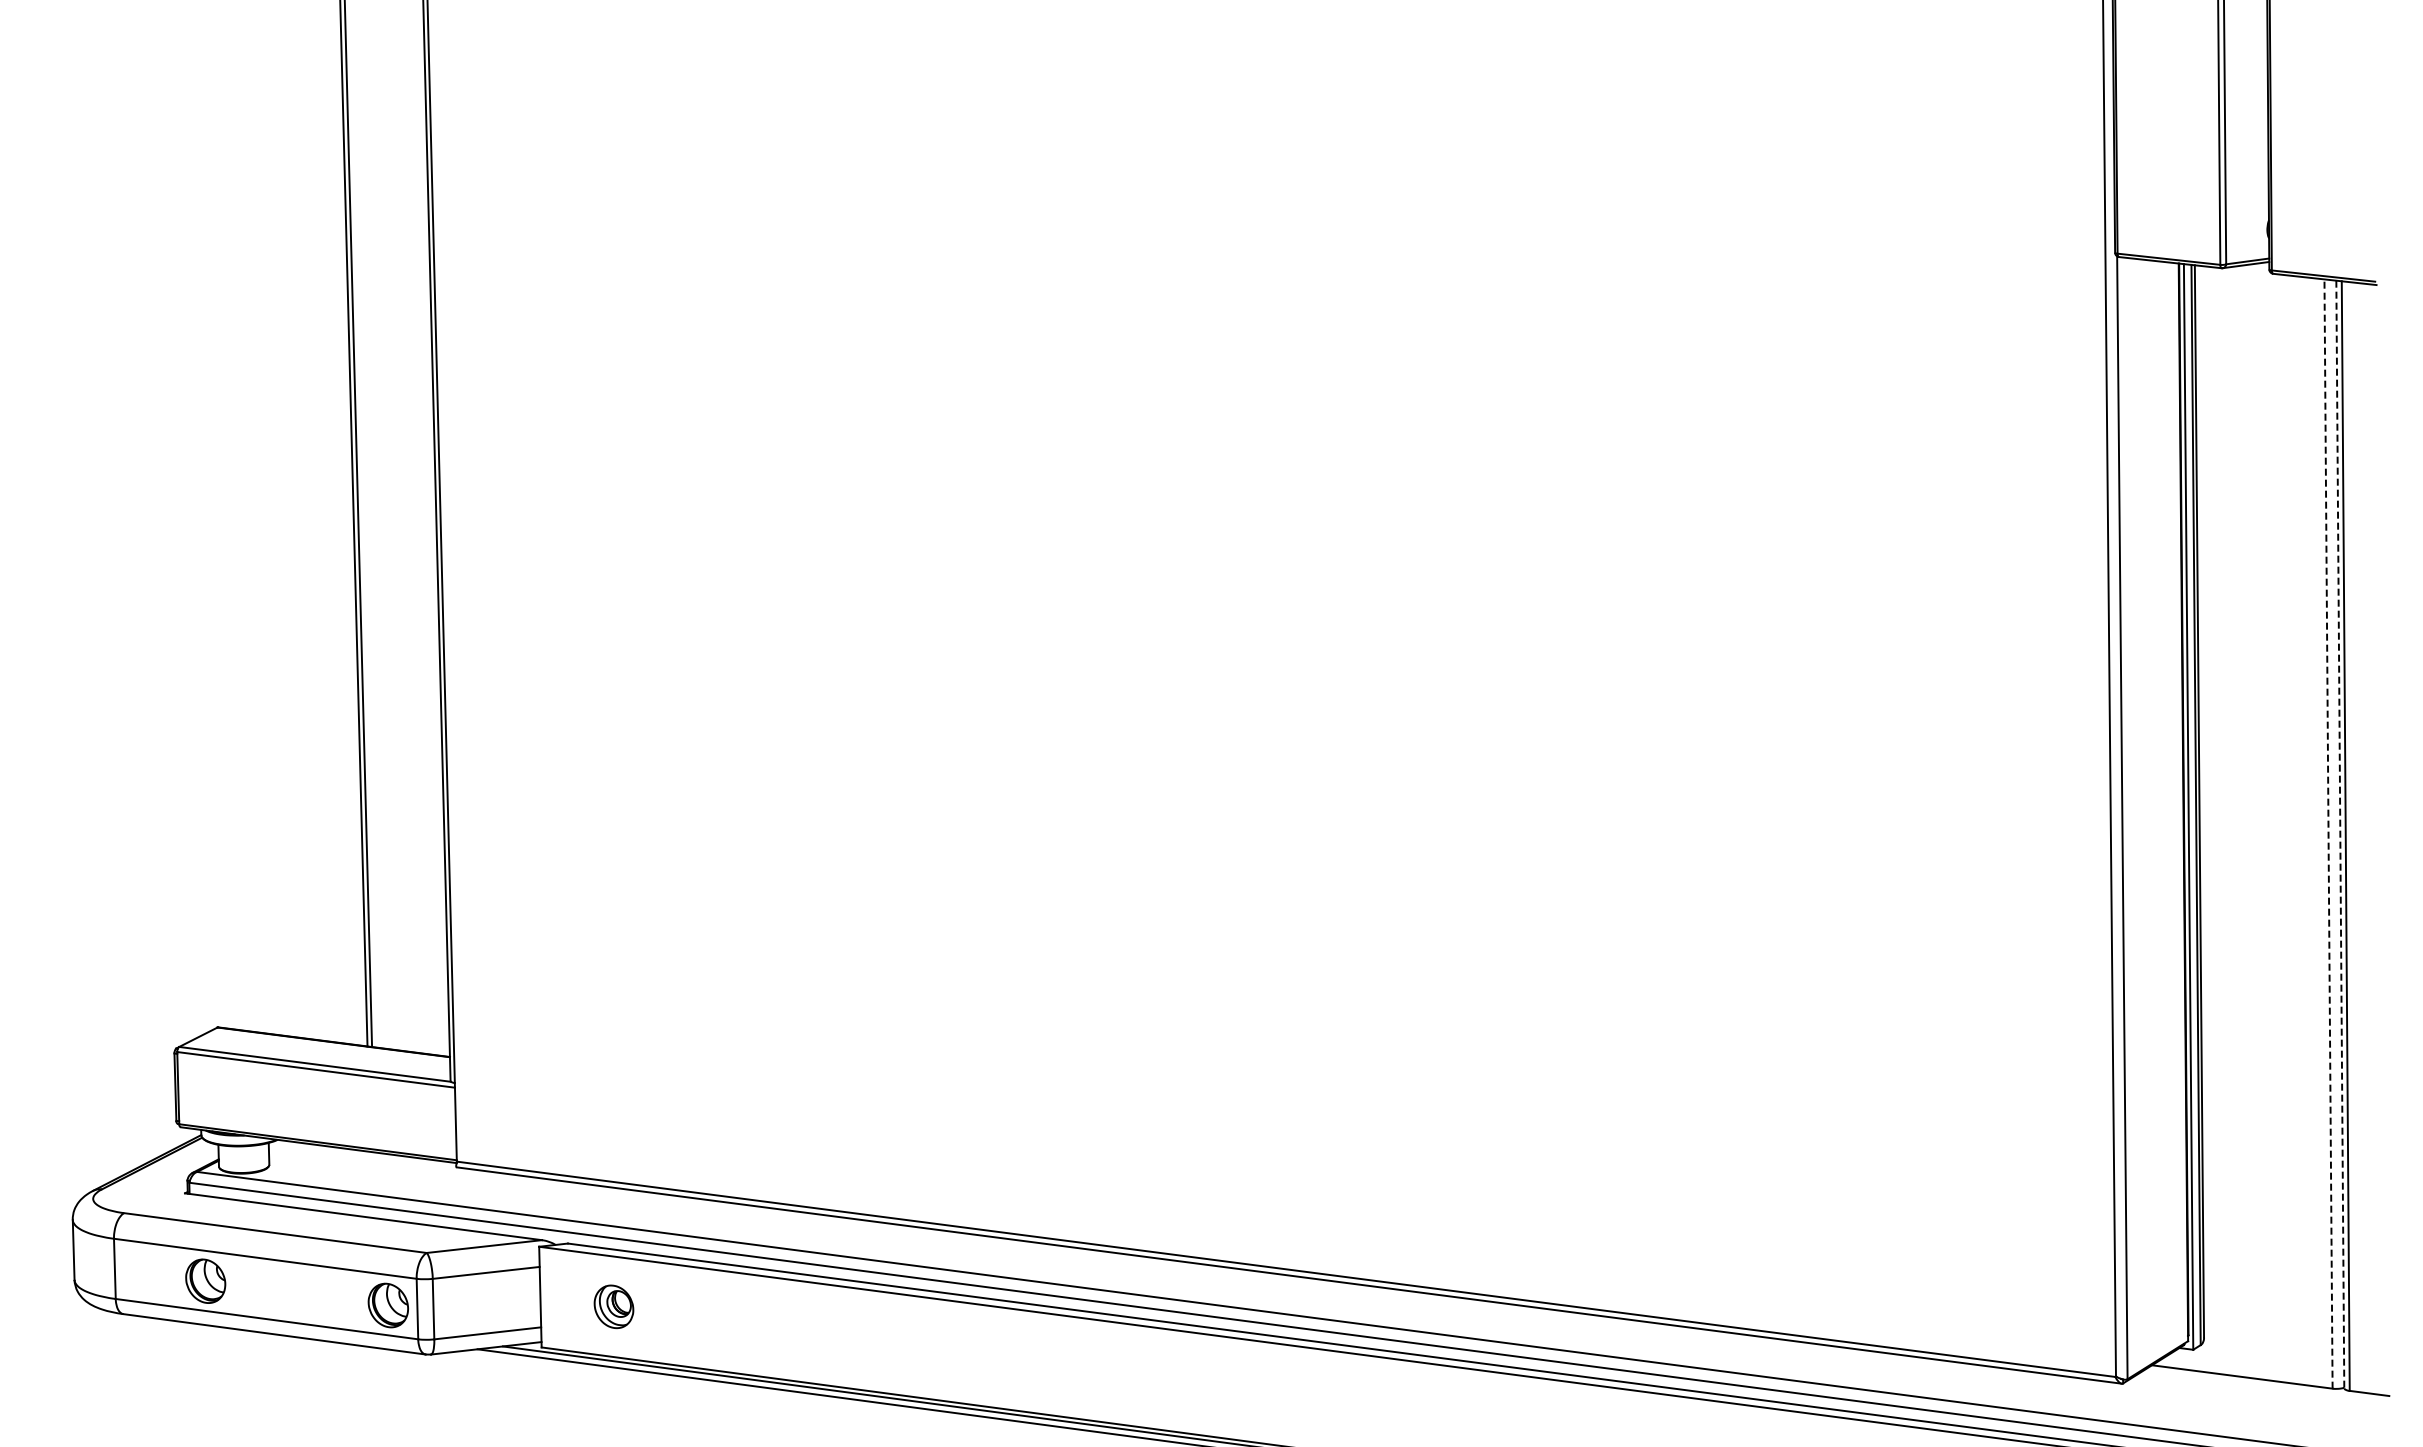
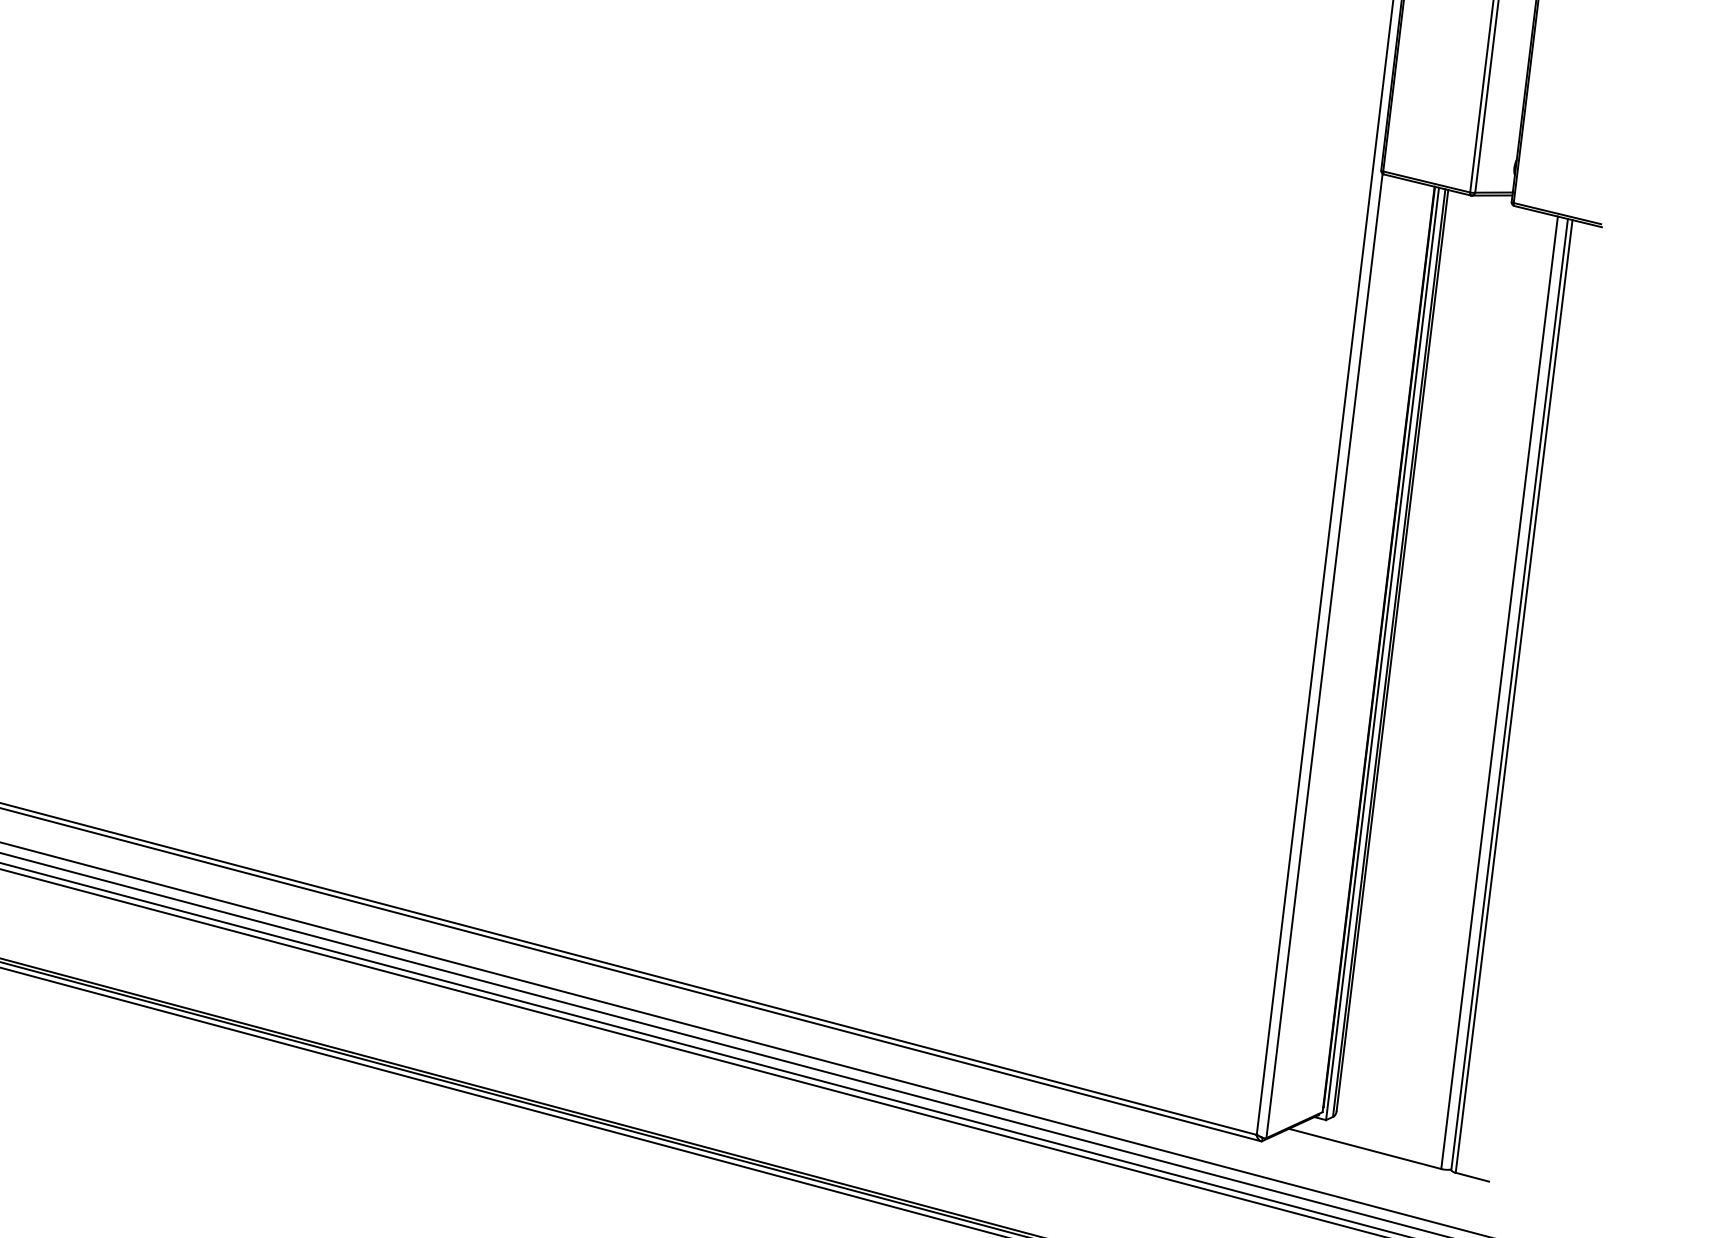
line: (2328, 834) -> (1499, 693), dashed -> solid
line: (2340, 834) -> (1509, 694), dashed -> solid

